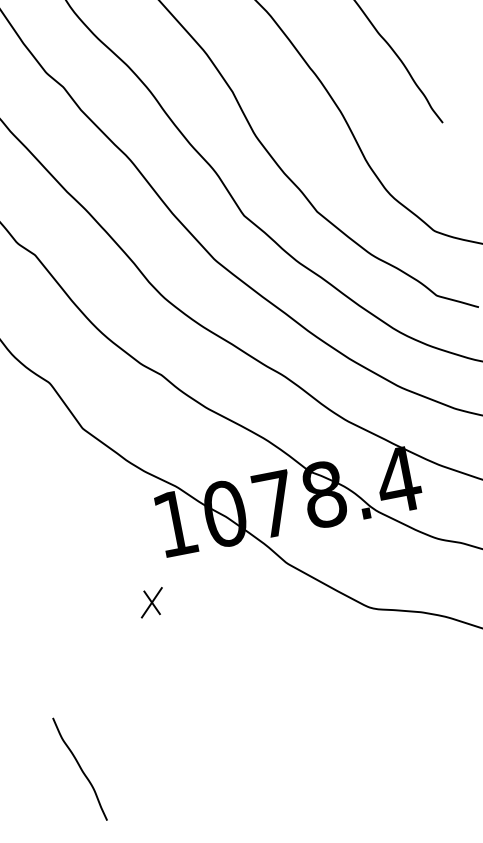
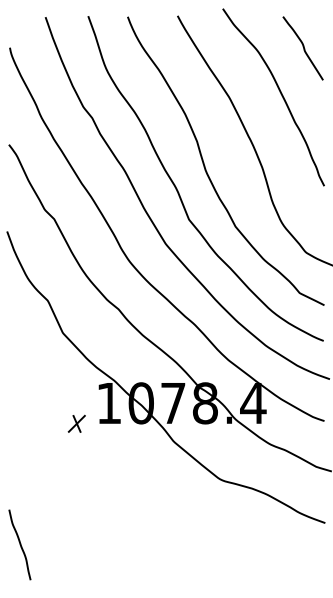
part: (151, 602) -> (76, 423), moved

